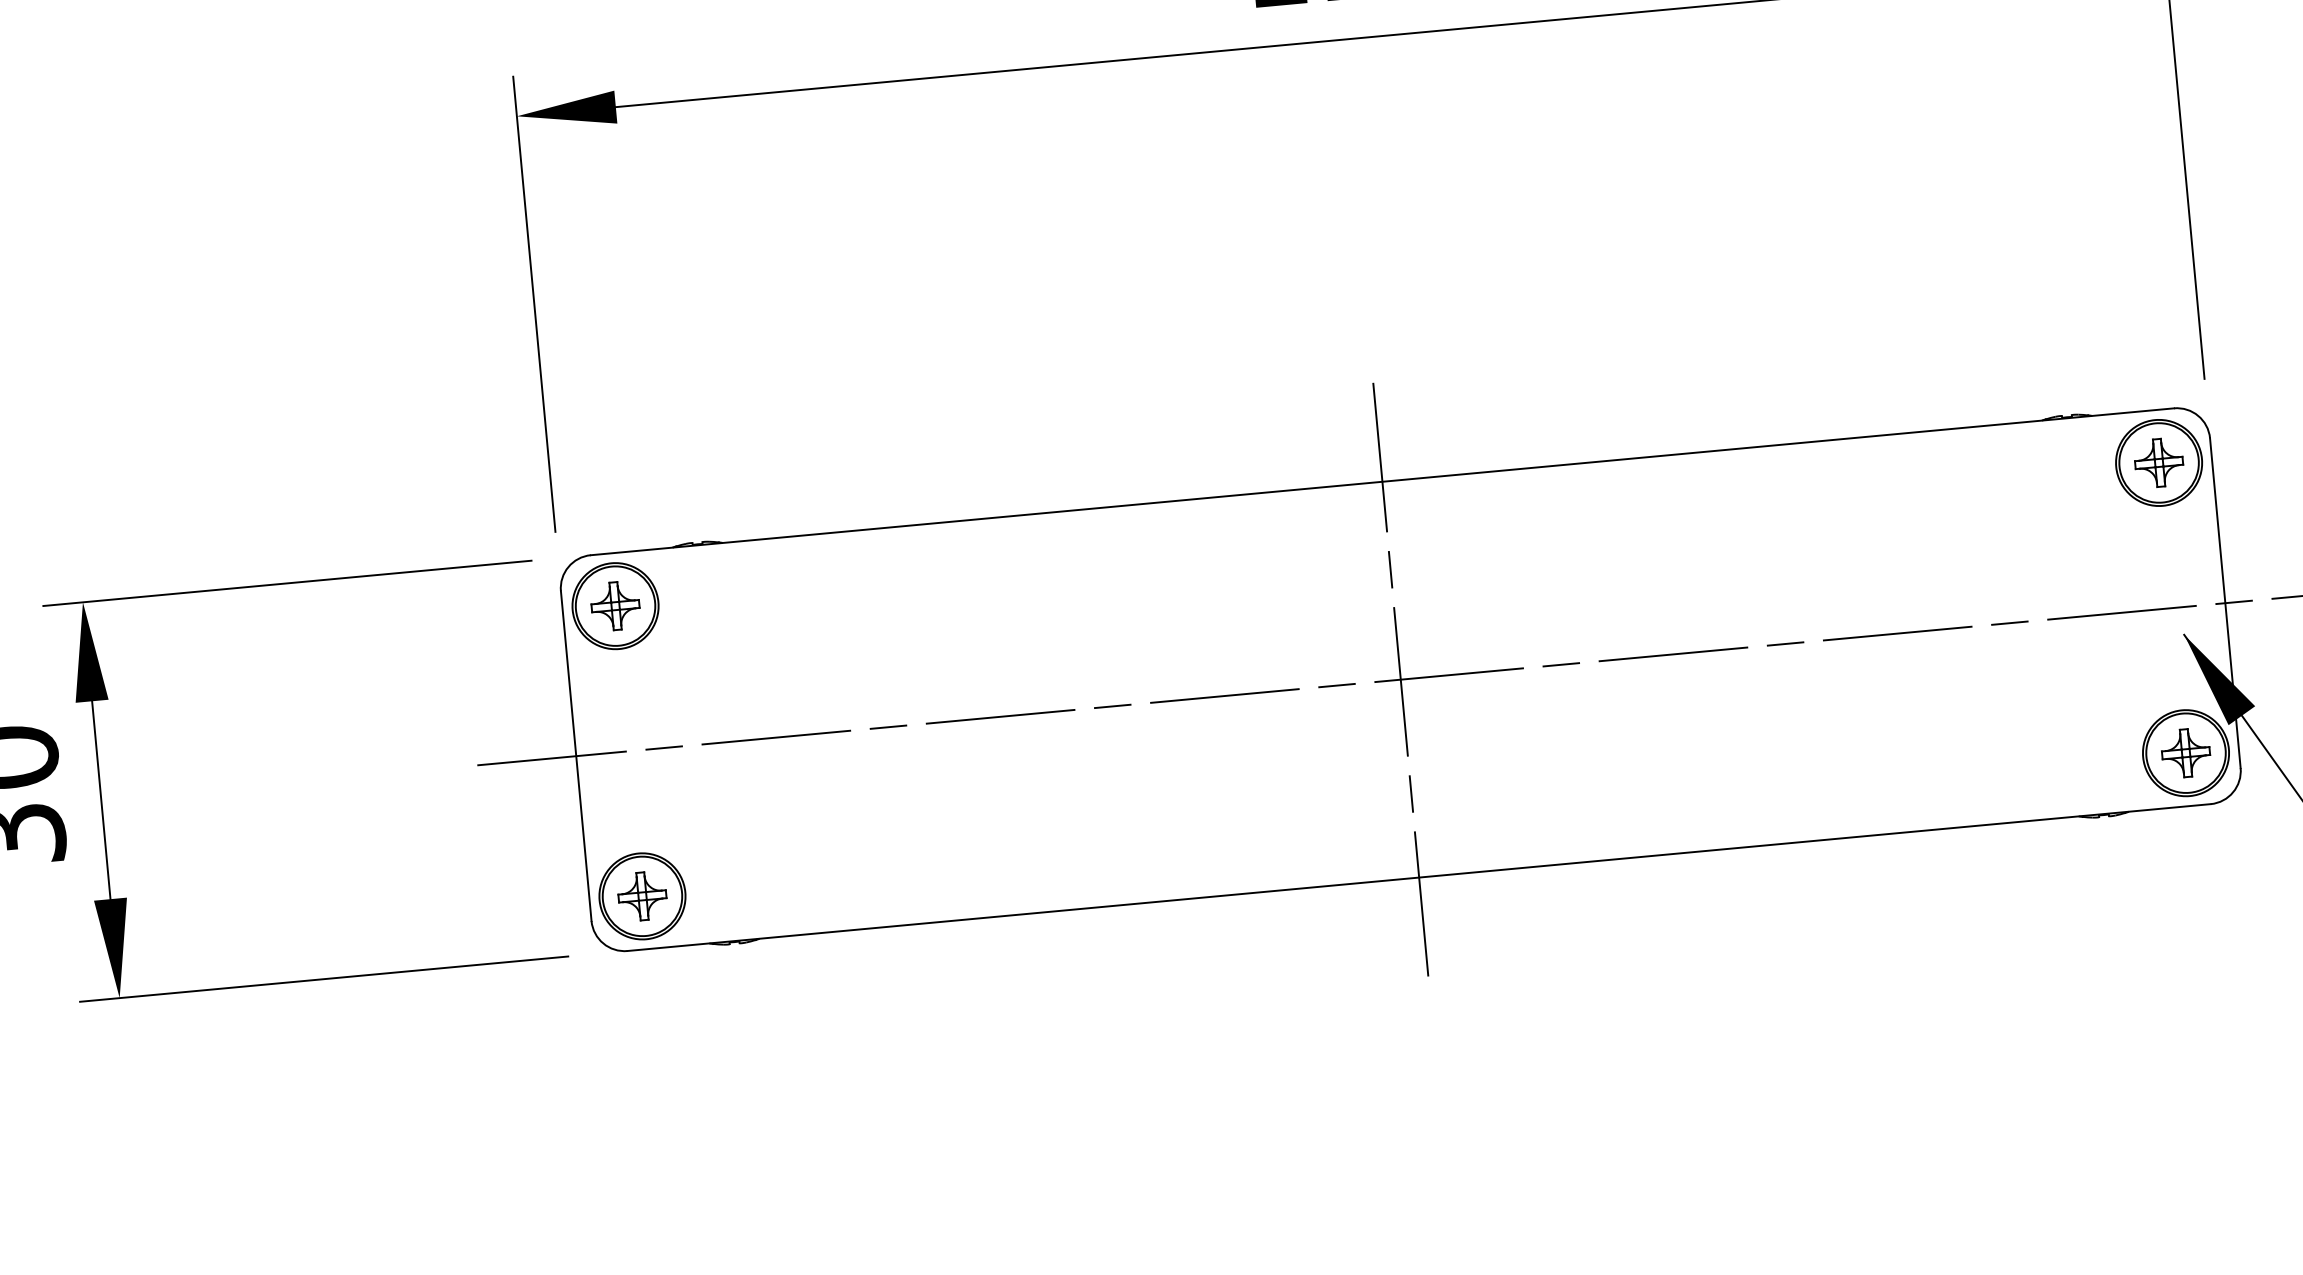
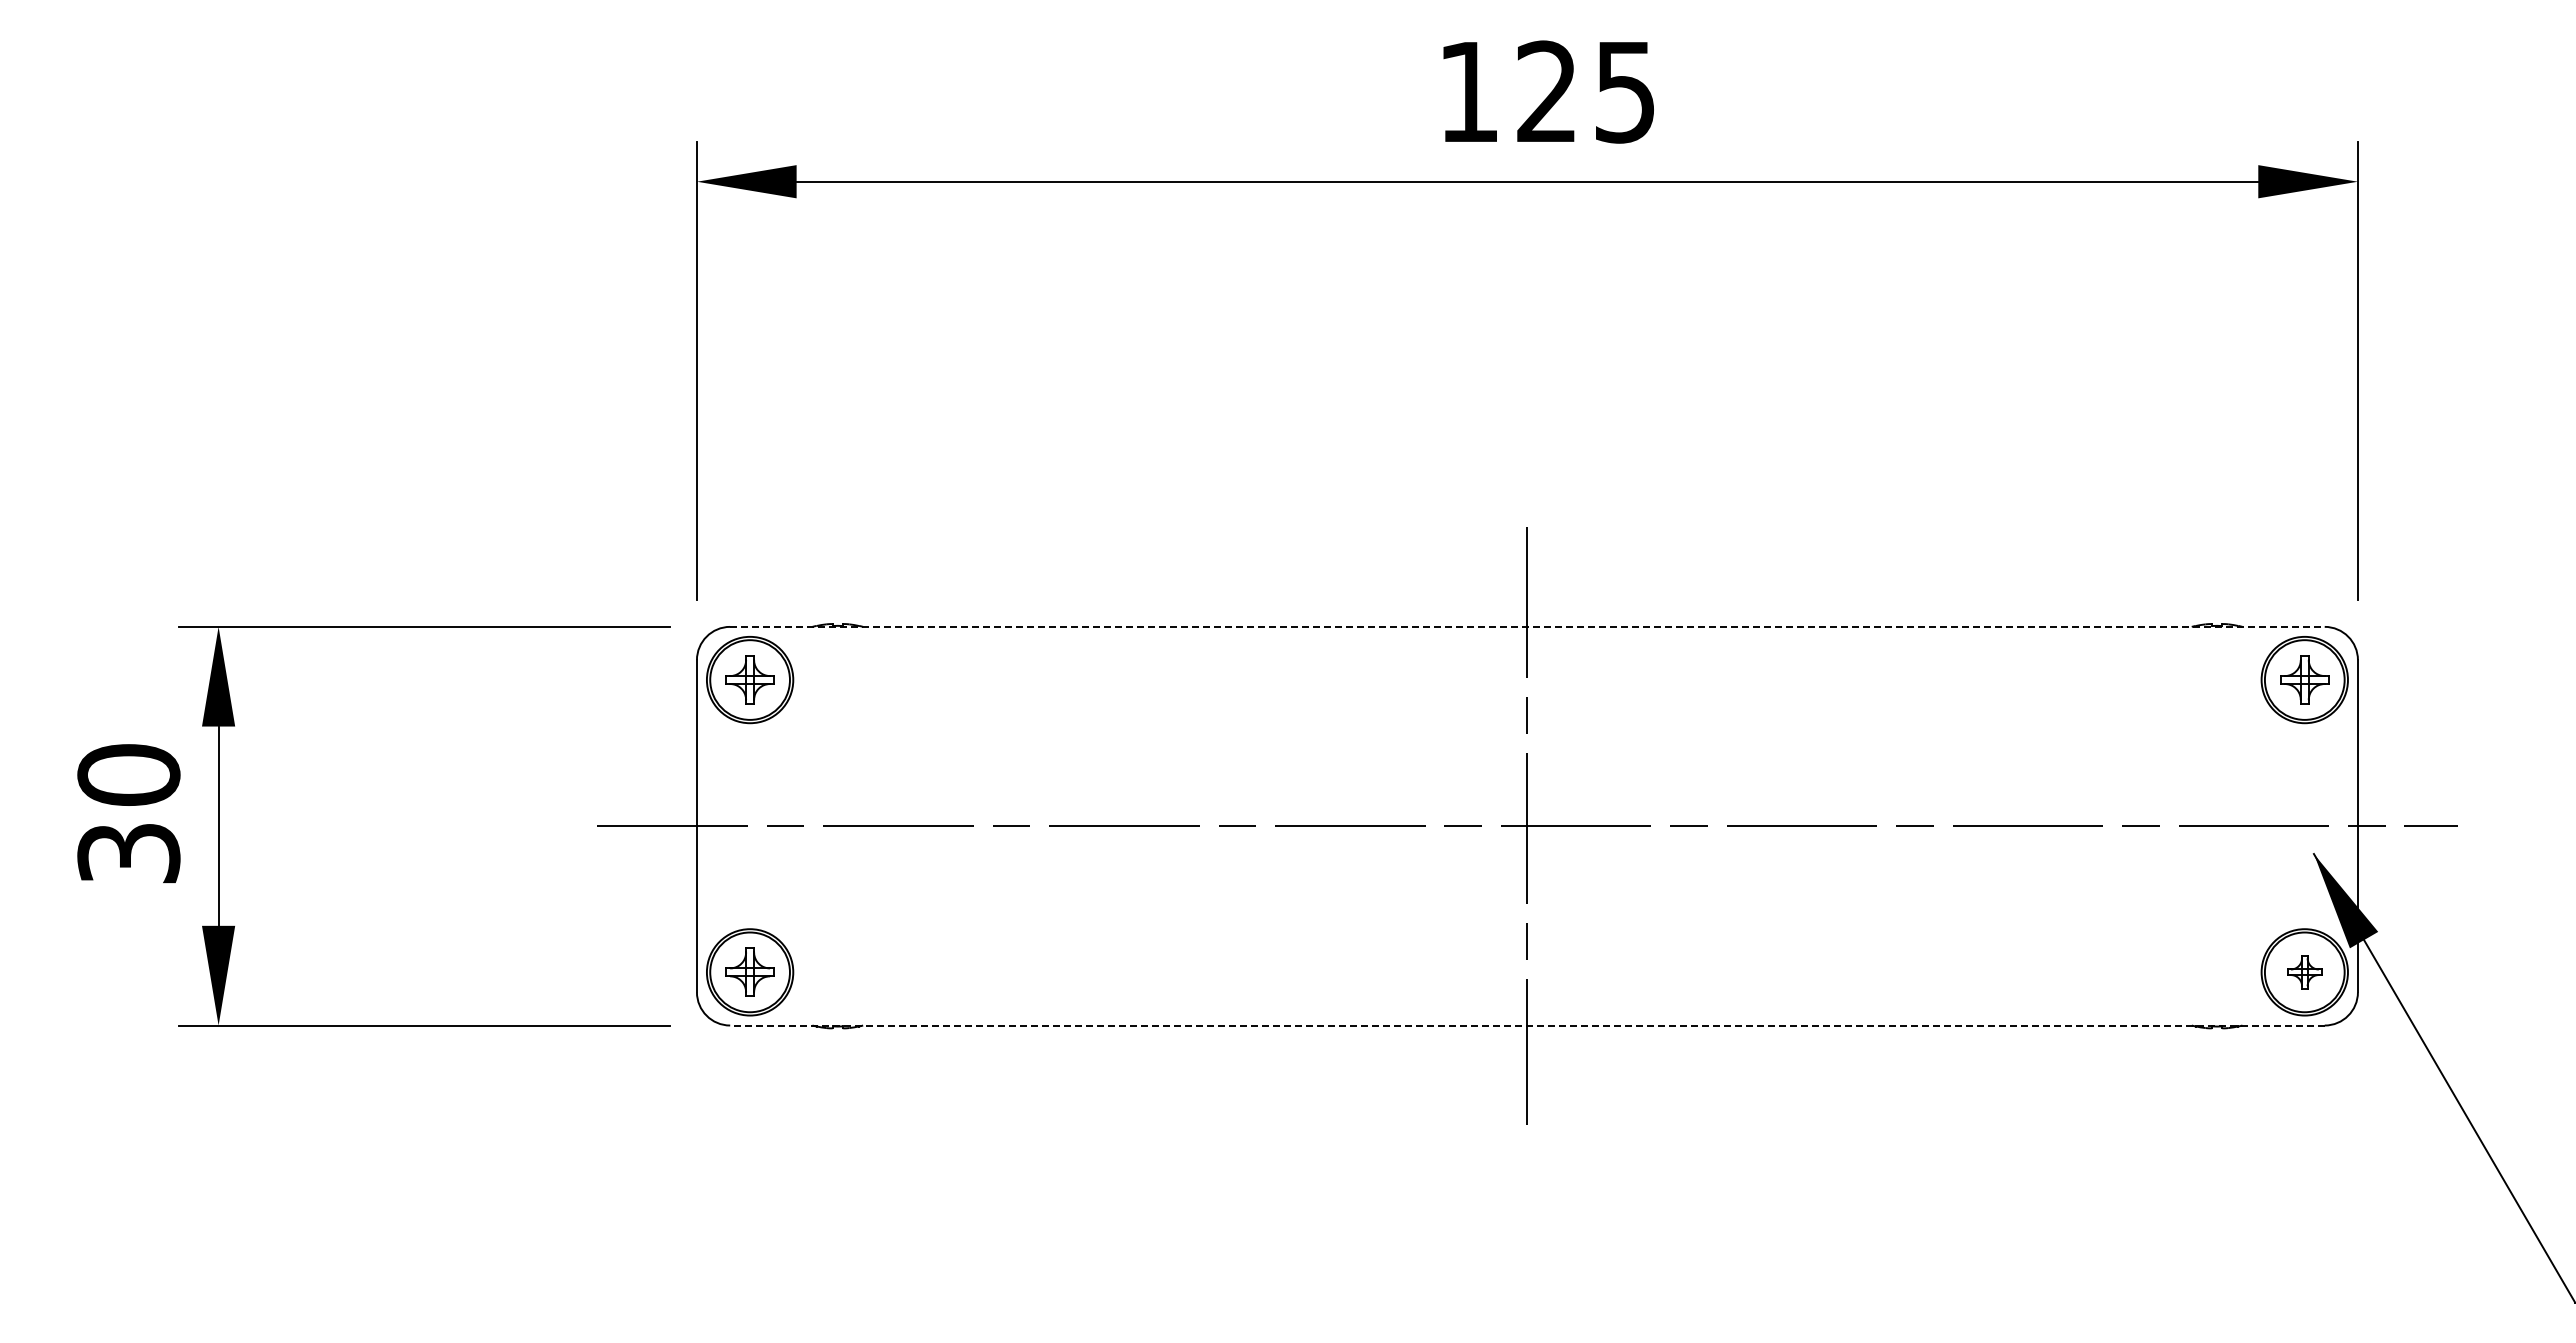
line: (1382, 481) -> (1527, 626), solid -> dashed
part: (2185, 752) -> (2304, 971), size x0.7
line: (1418, 877) -> (1526, 1025), solid -> dashed

